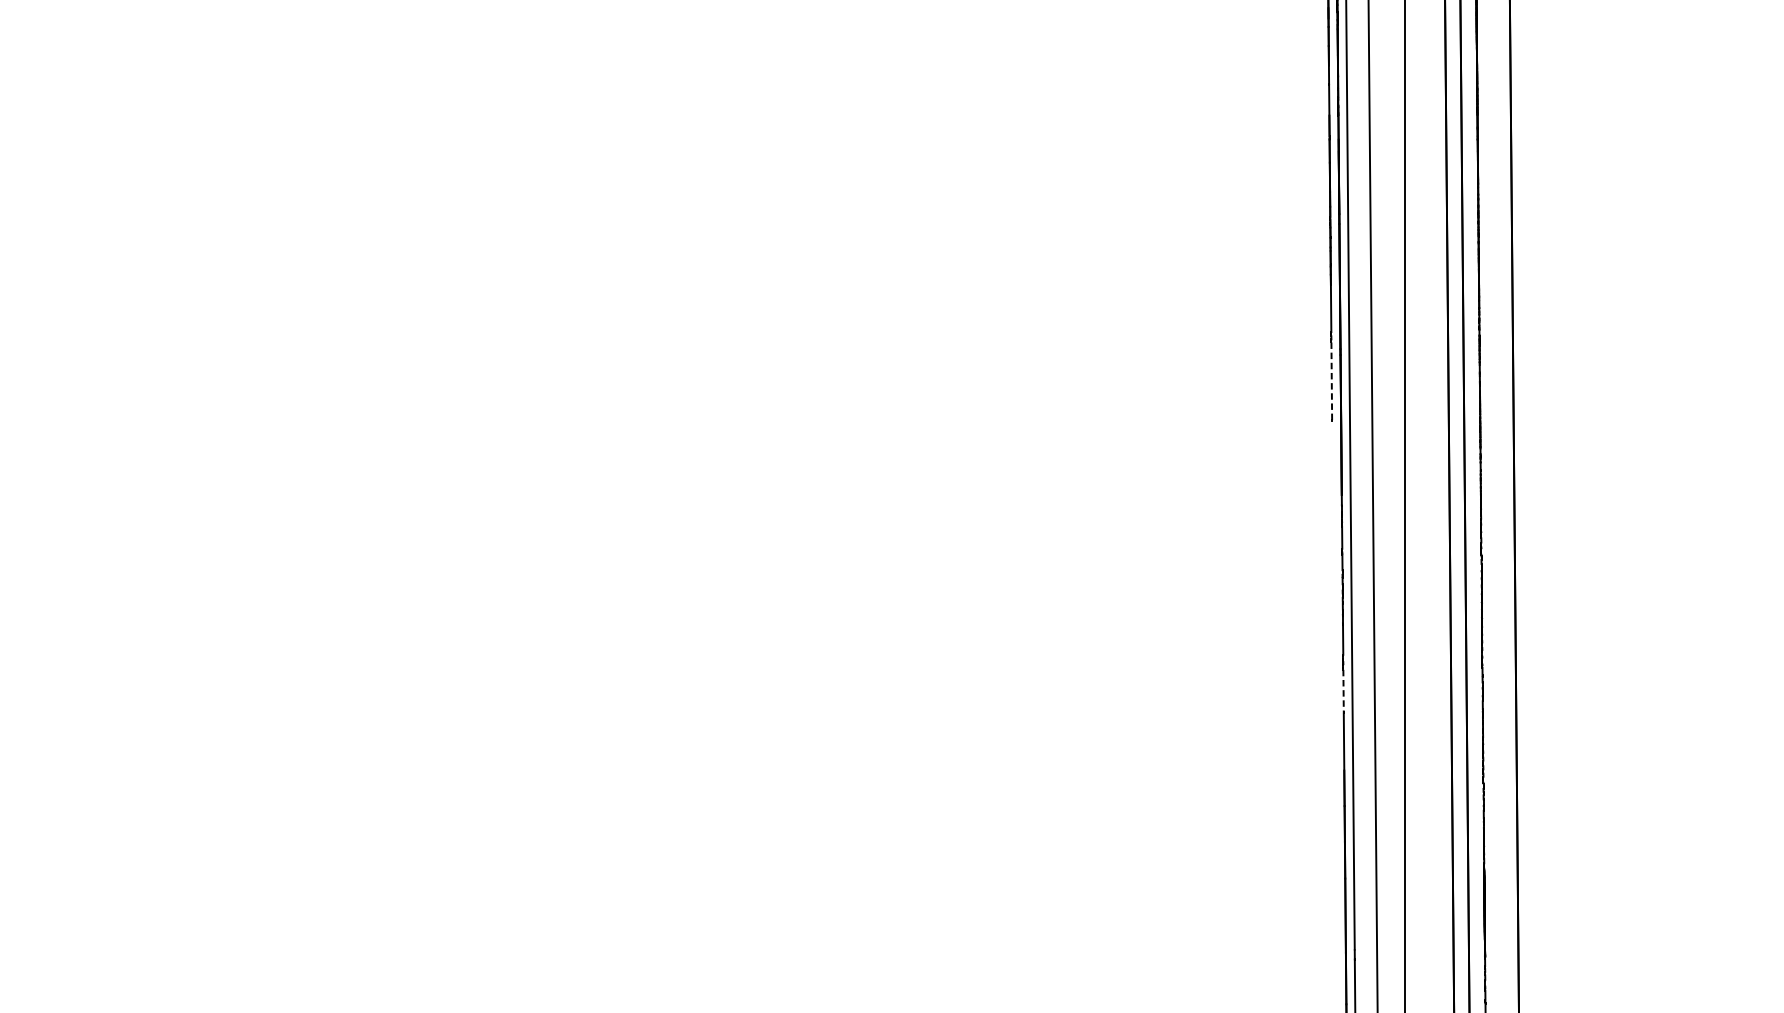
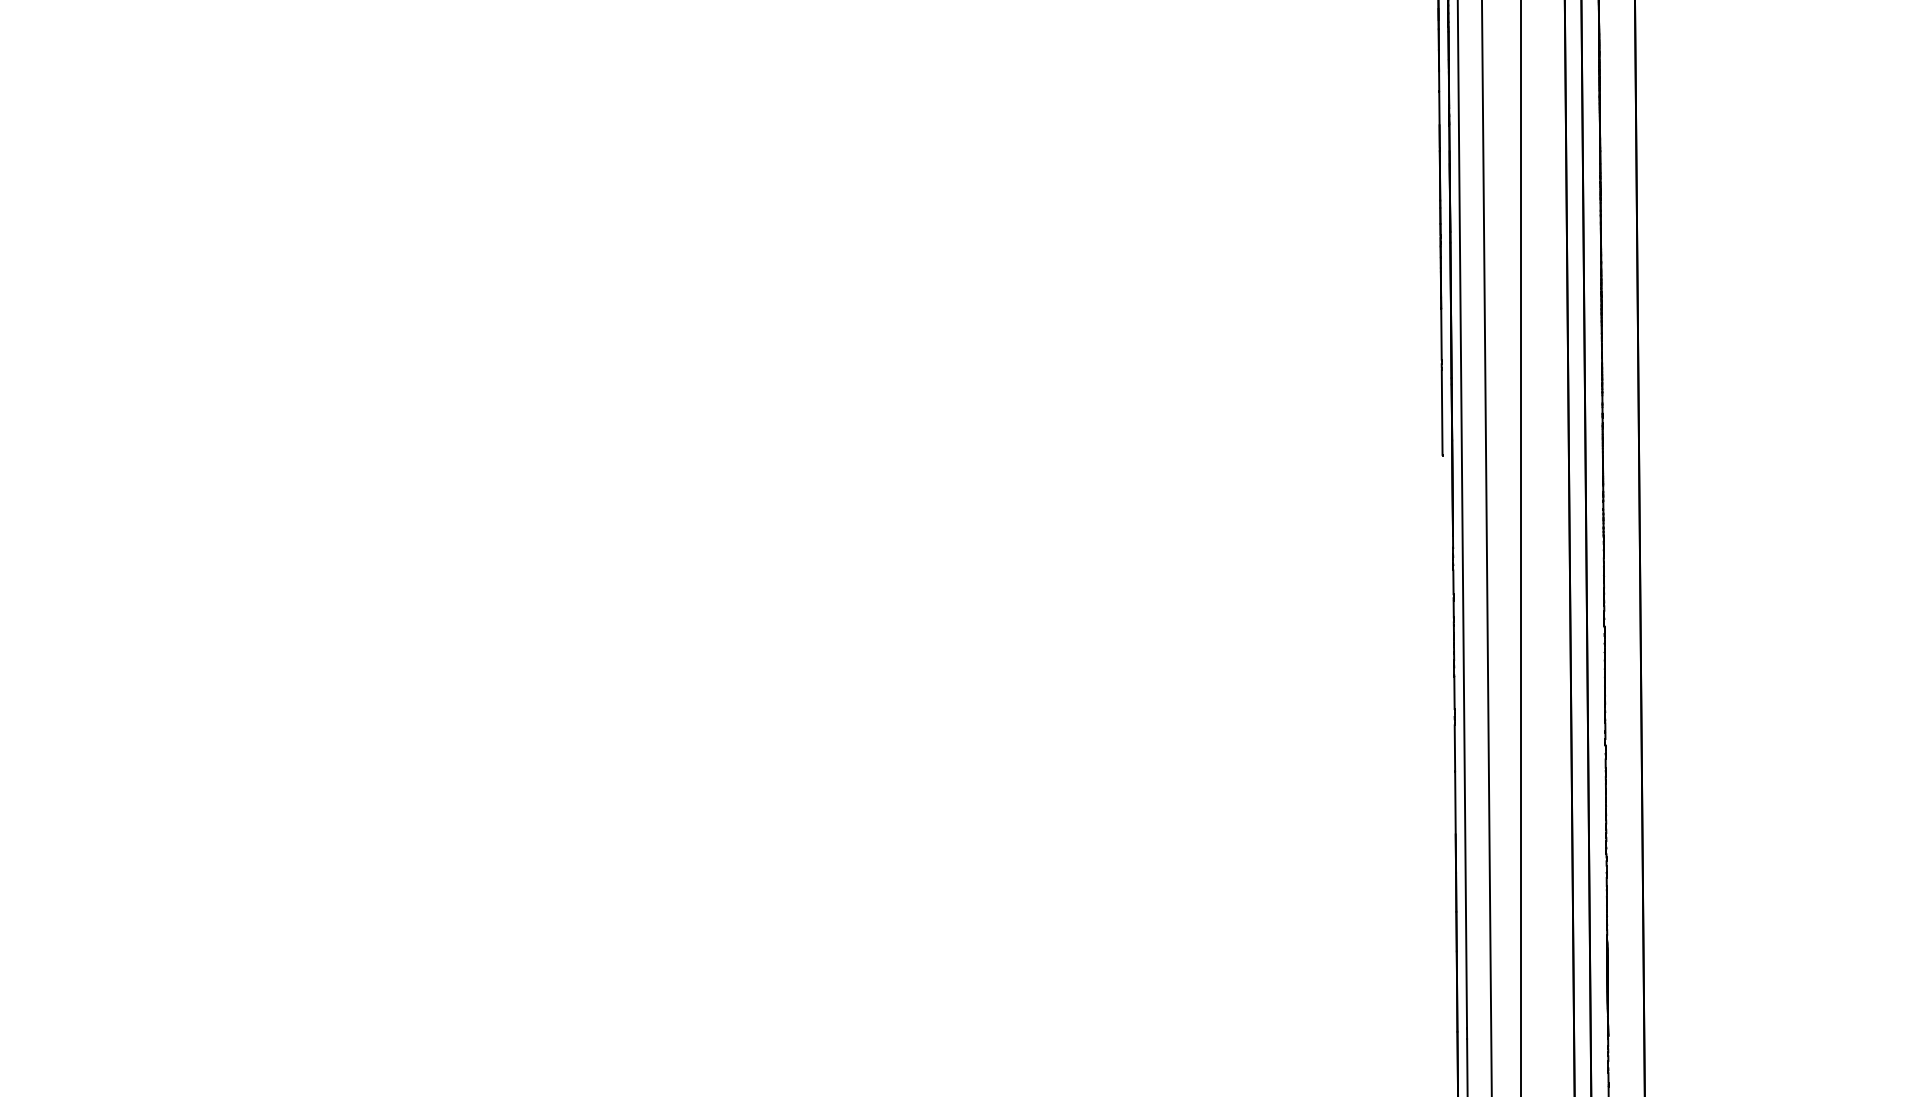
line: (1332, 380) -> (1442, 412), dashed -> solid
line: (1343, 691) -> (1454, 748), dashed -> solid

